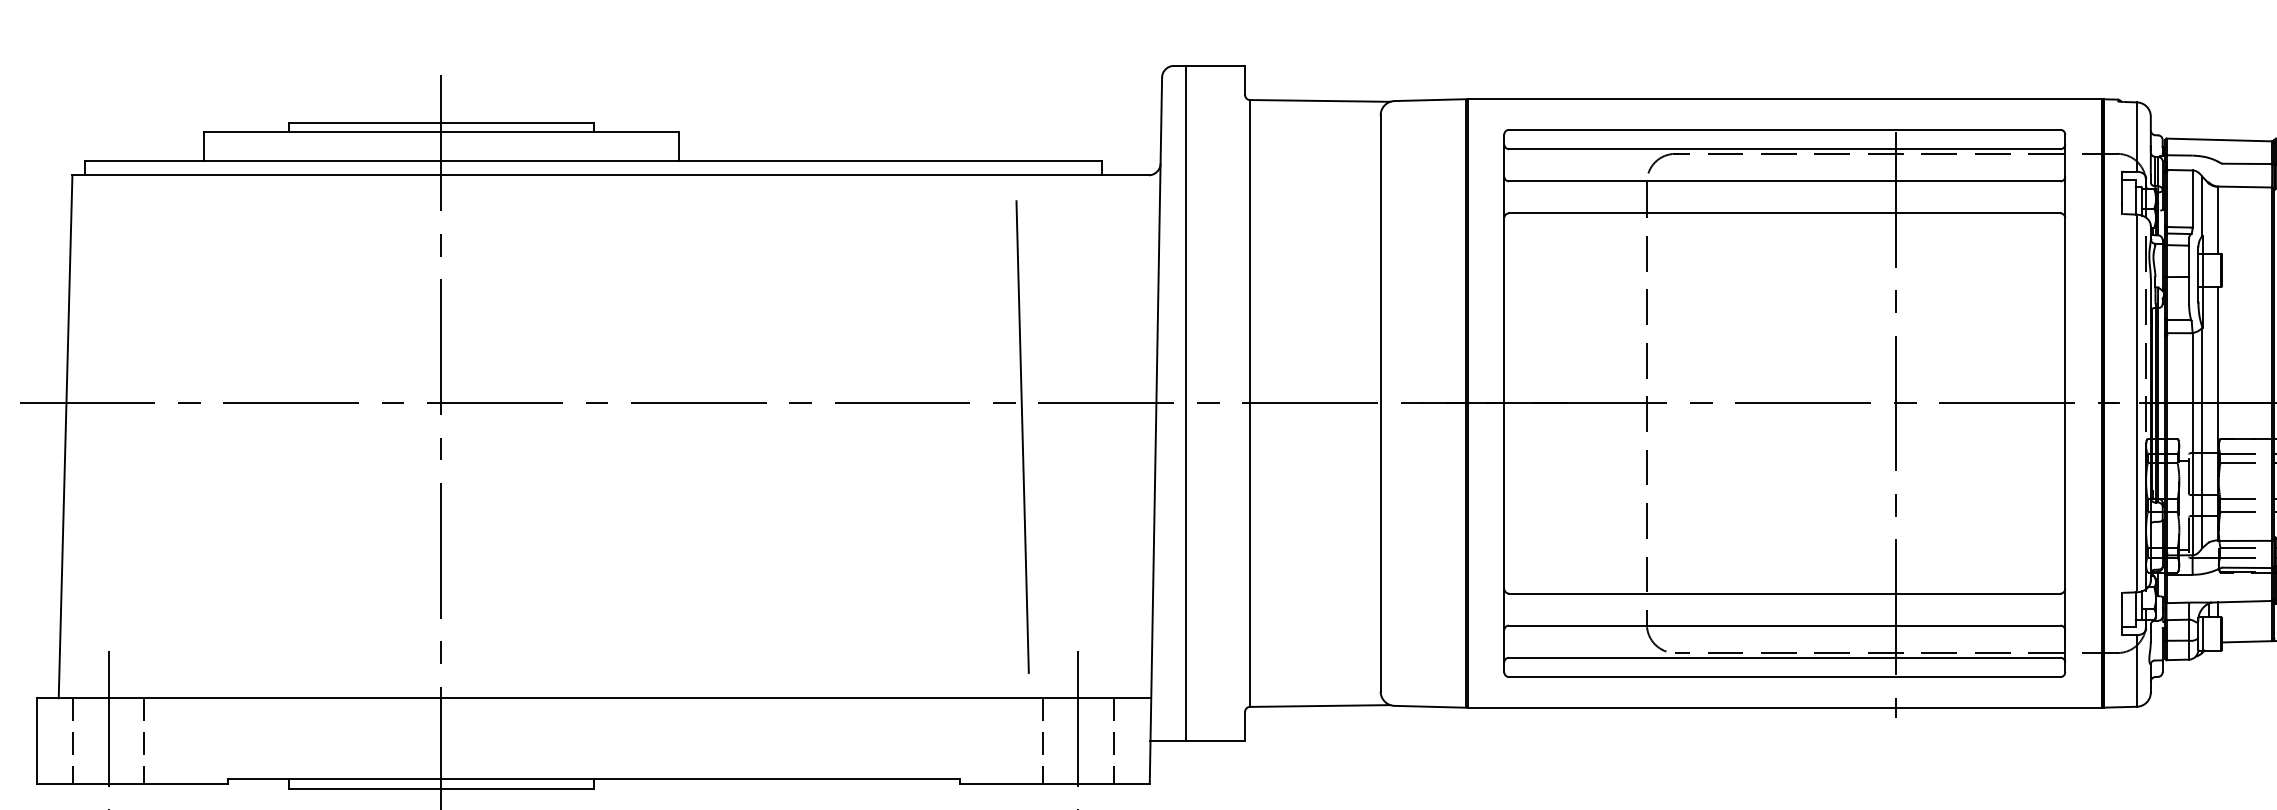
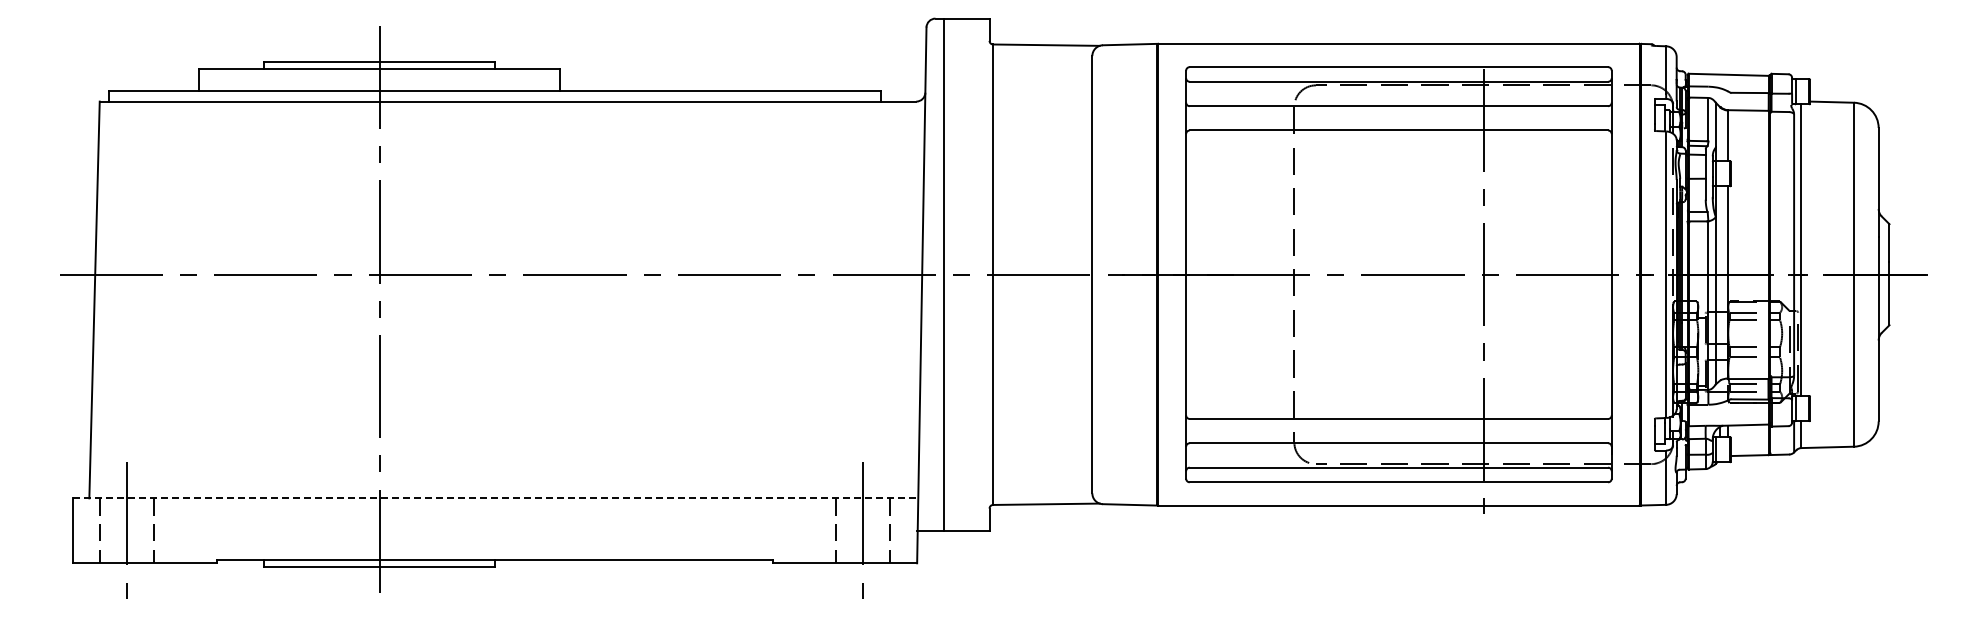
line: (1022, 437) -> (820, 300), removed
line: (594, 698) -> (495, 498), solid -> dashed

